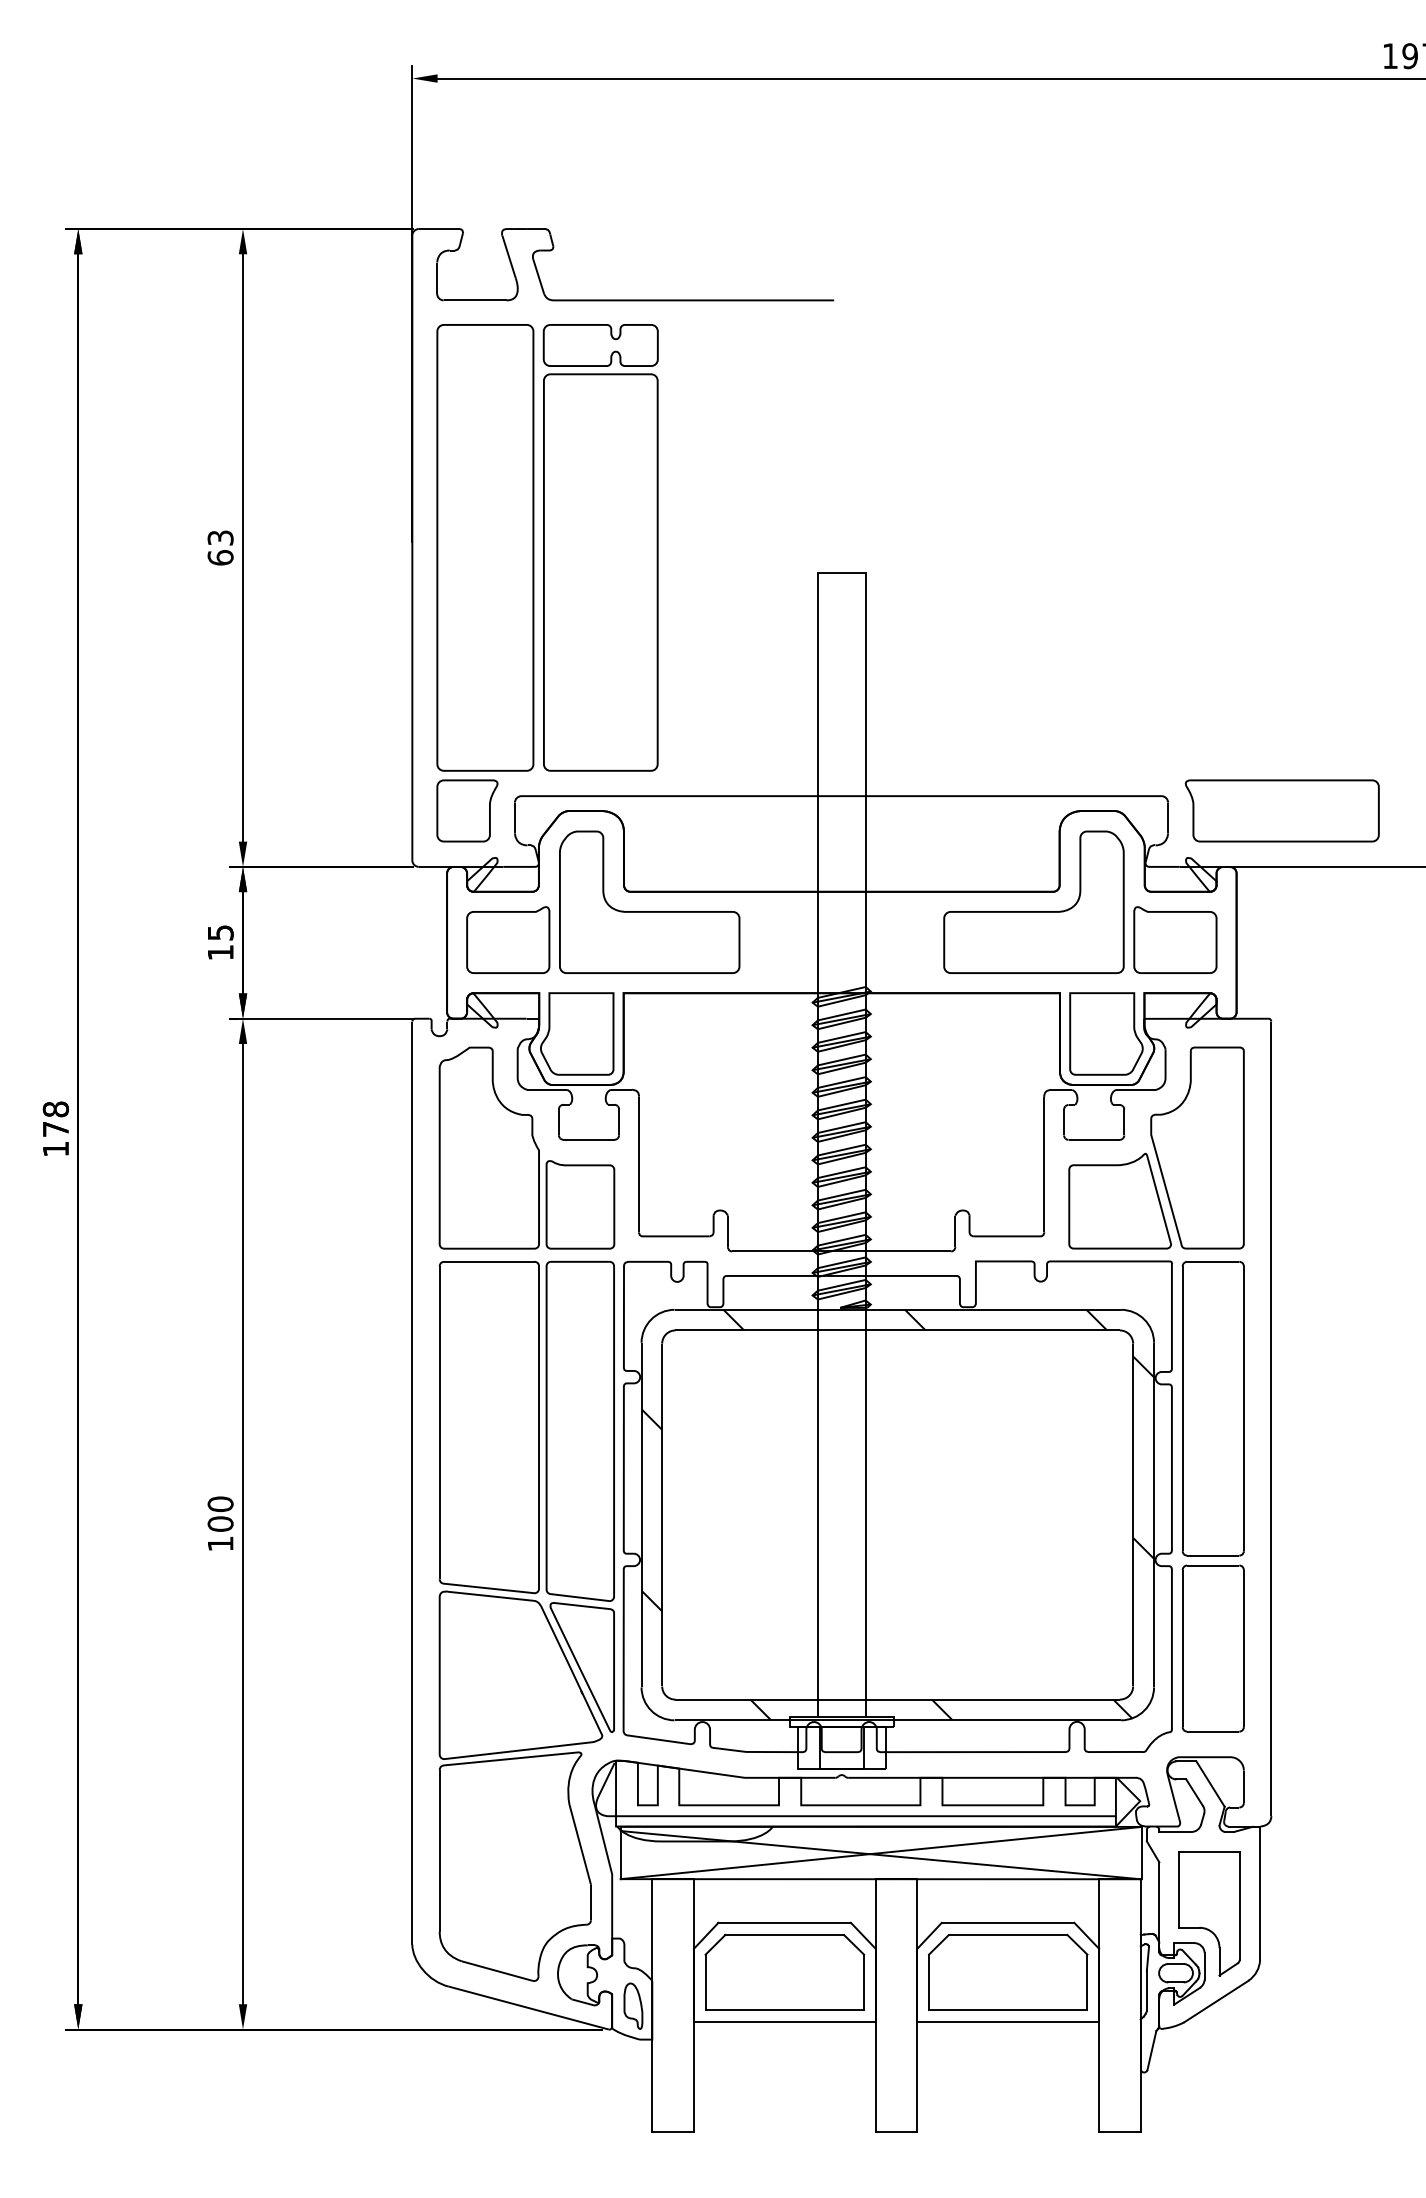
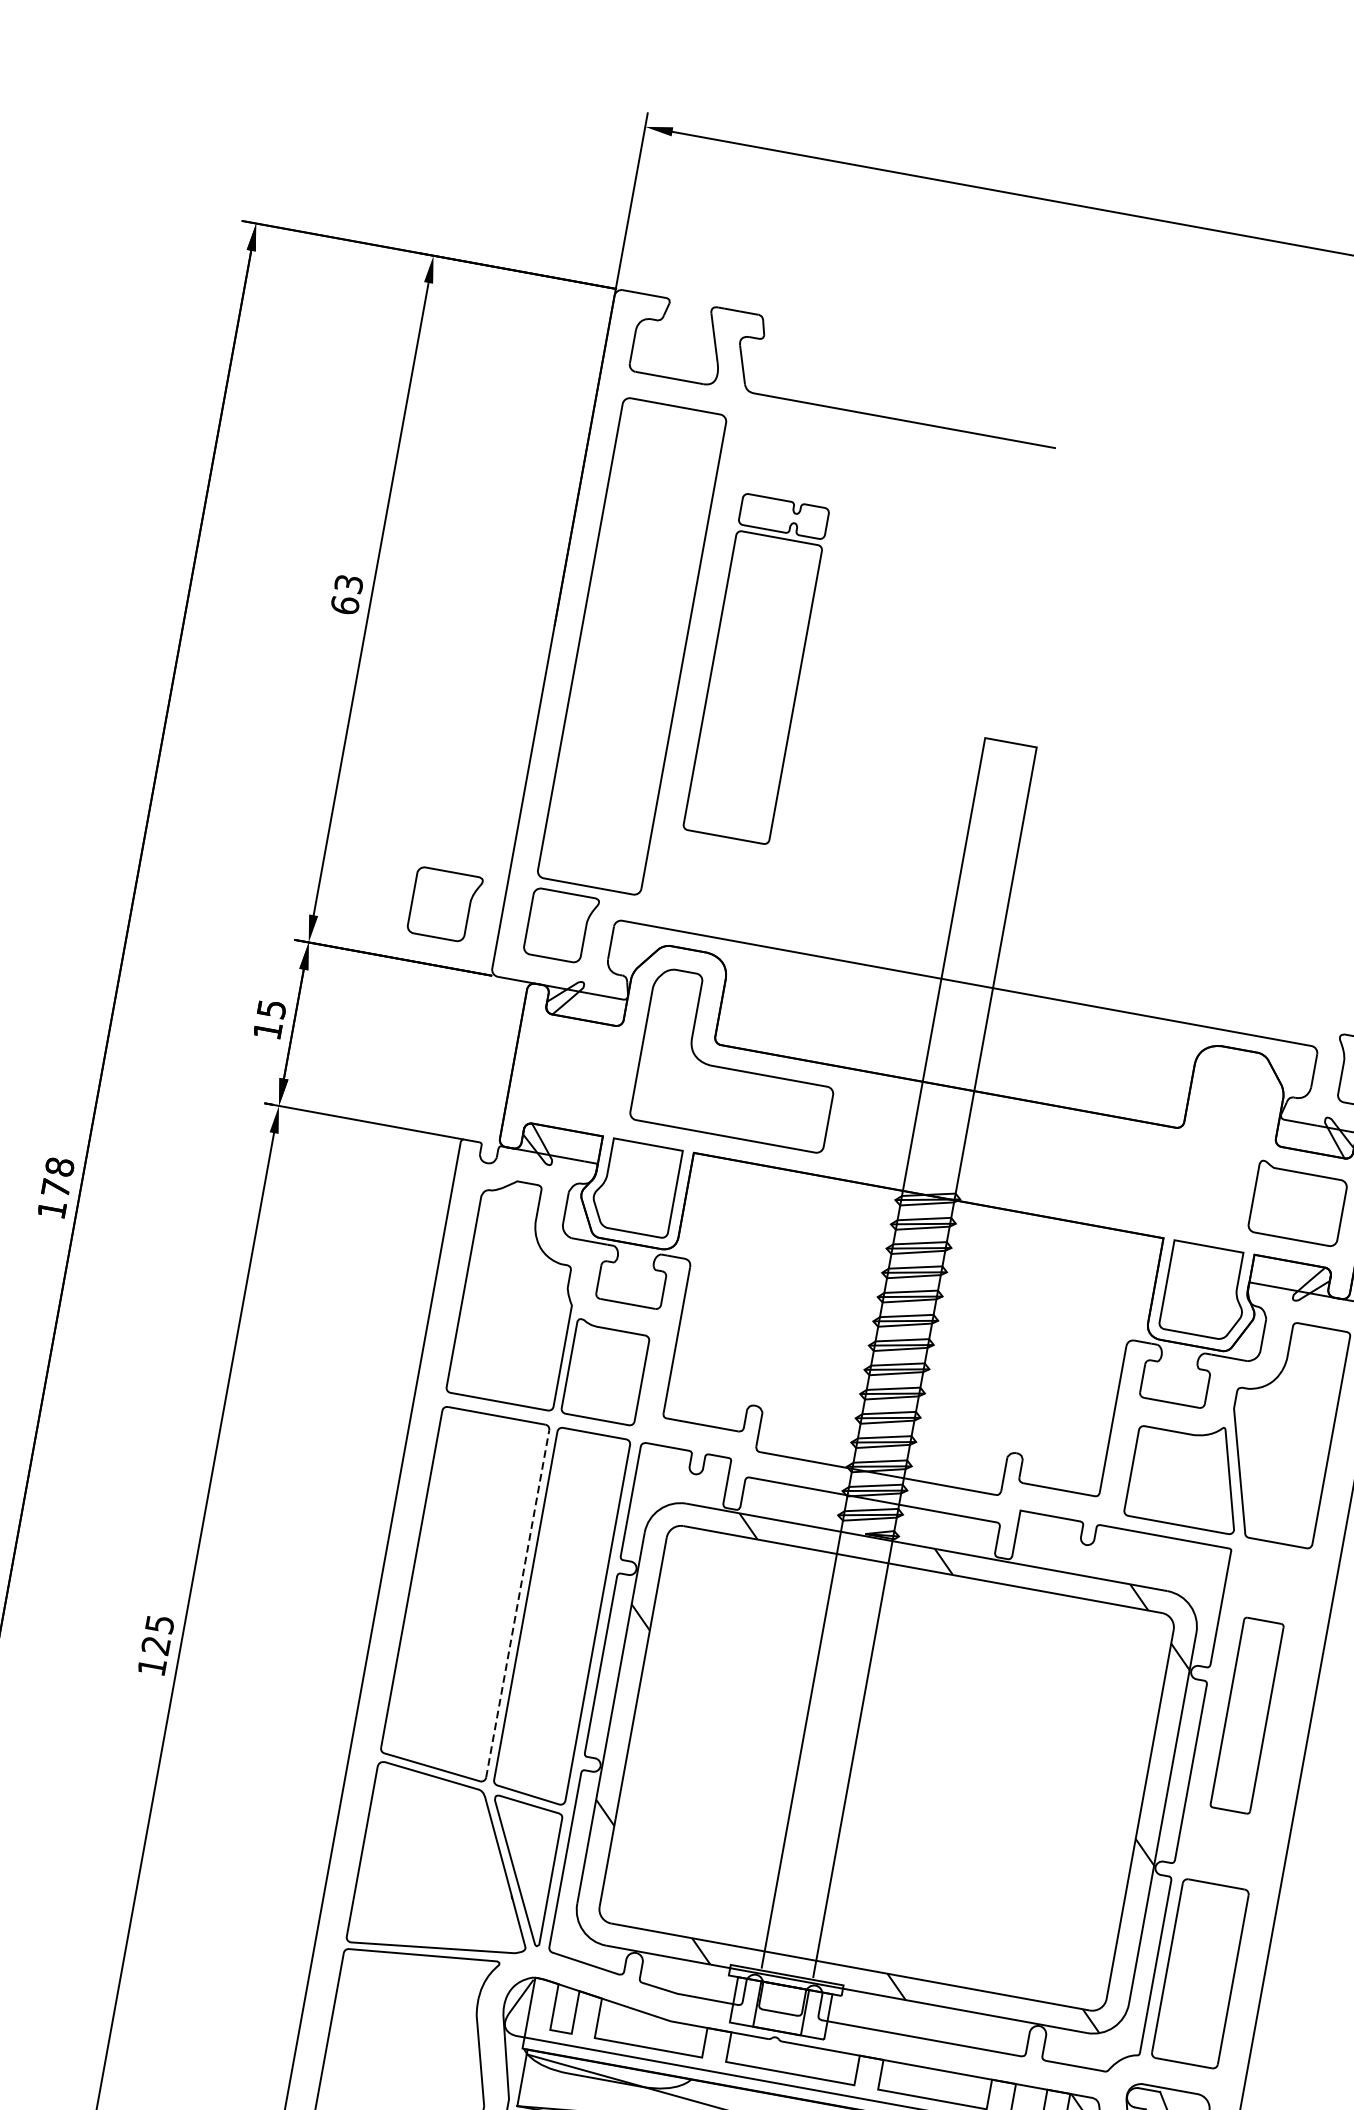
part: (600, 547) -> (756, 668), size x0.7
part: (359, 810) -> (445, 904), added
part: (1033, 911) -> (1151, 1145), removed
part: (508, 939) -> (580, 1072), removed
part: (1212, 1408) -> (1246, 1715), size x0.6
line: (539, 1427) -> (518, 1603), solid -> dashed
text: (220, 1513) -> (157, 1634), 100 -> 125

